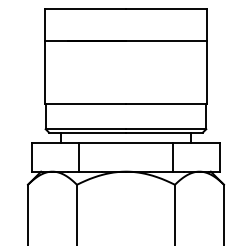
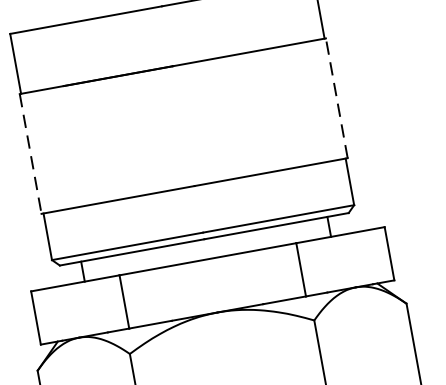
line: (44, 72) -> (30, 153), solid -> dashed
line: (207, 72) -> (337, 97), solid -> dashed

